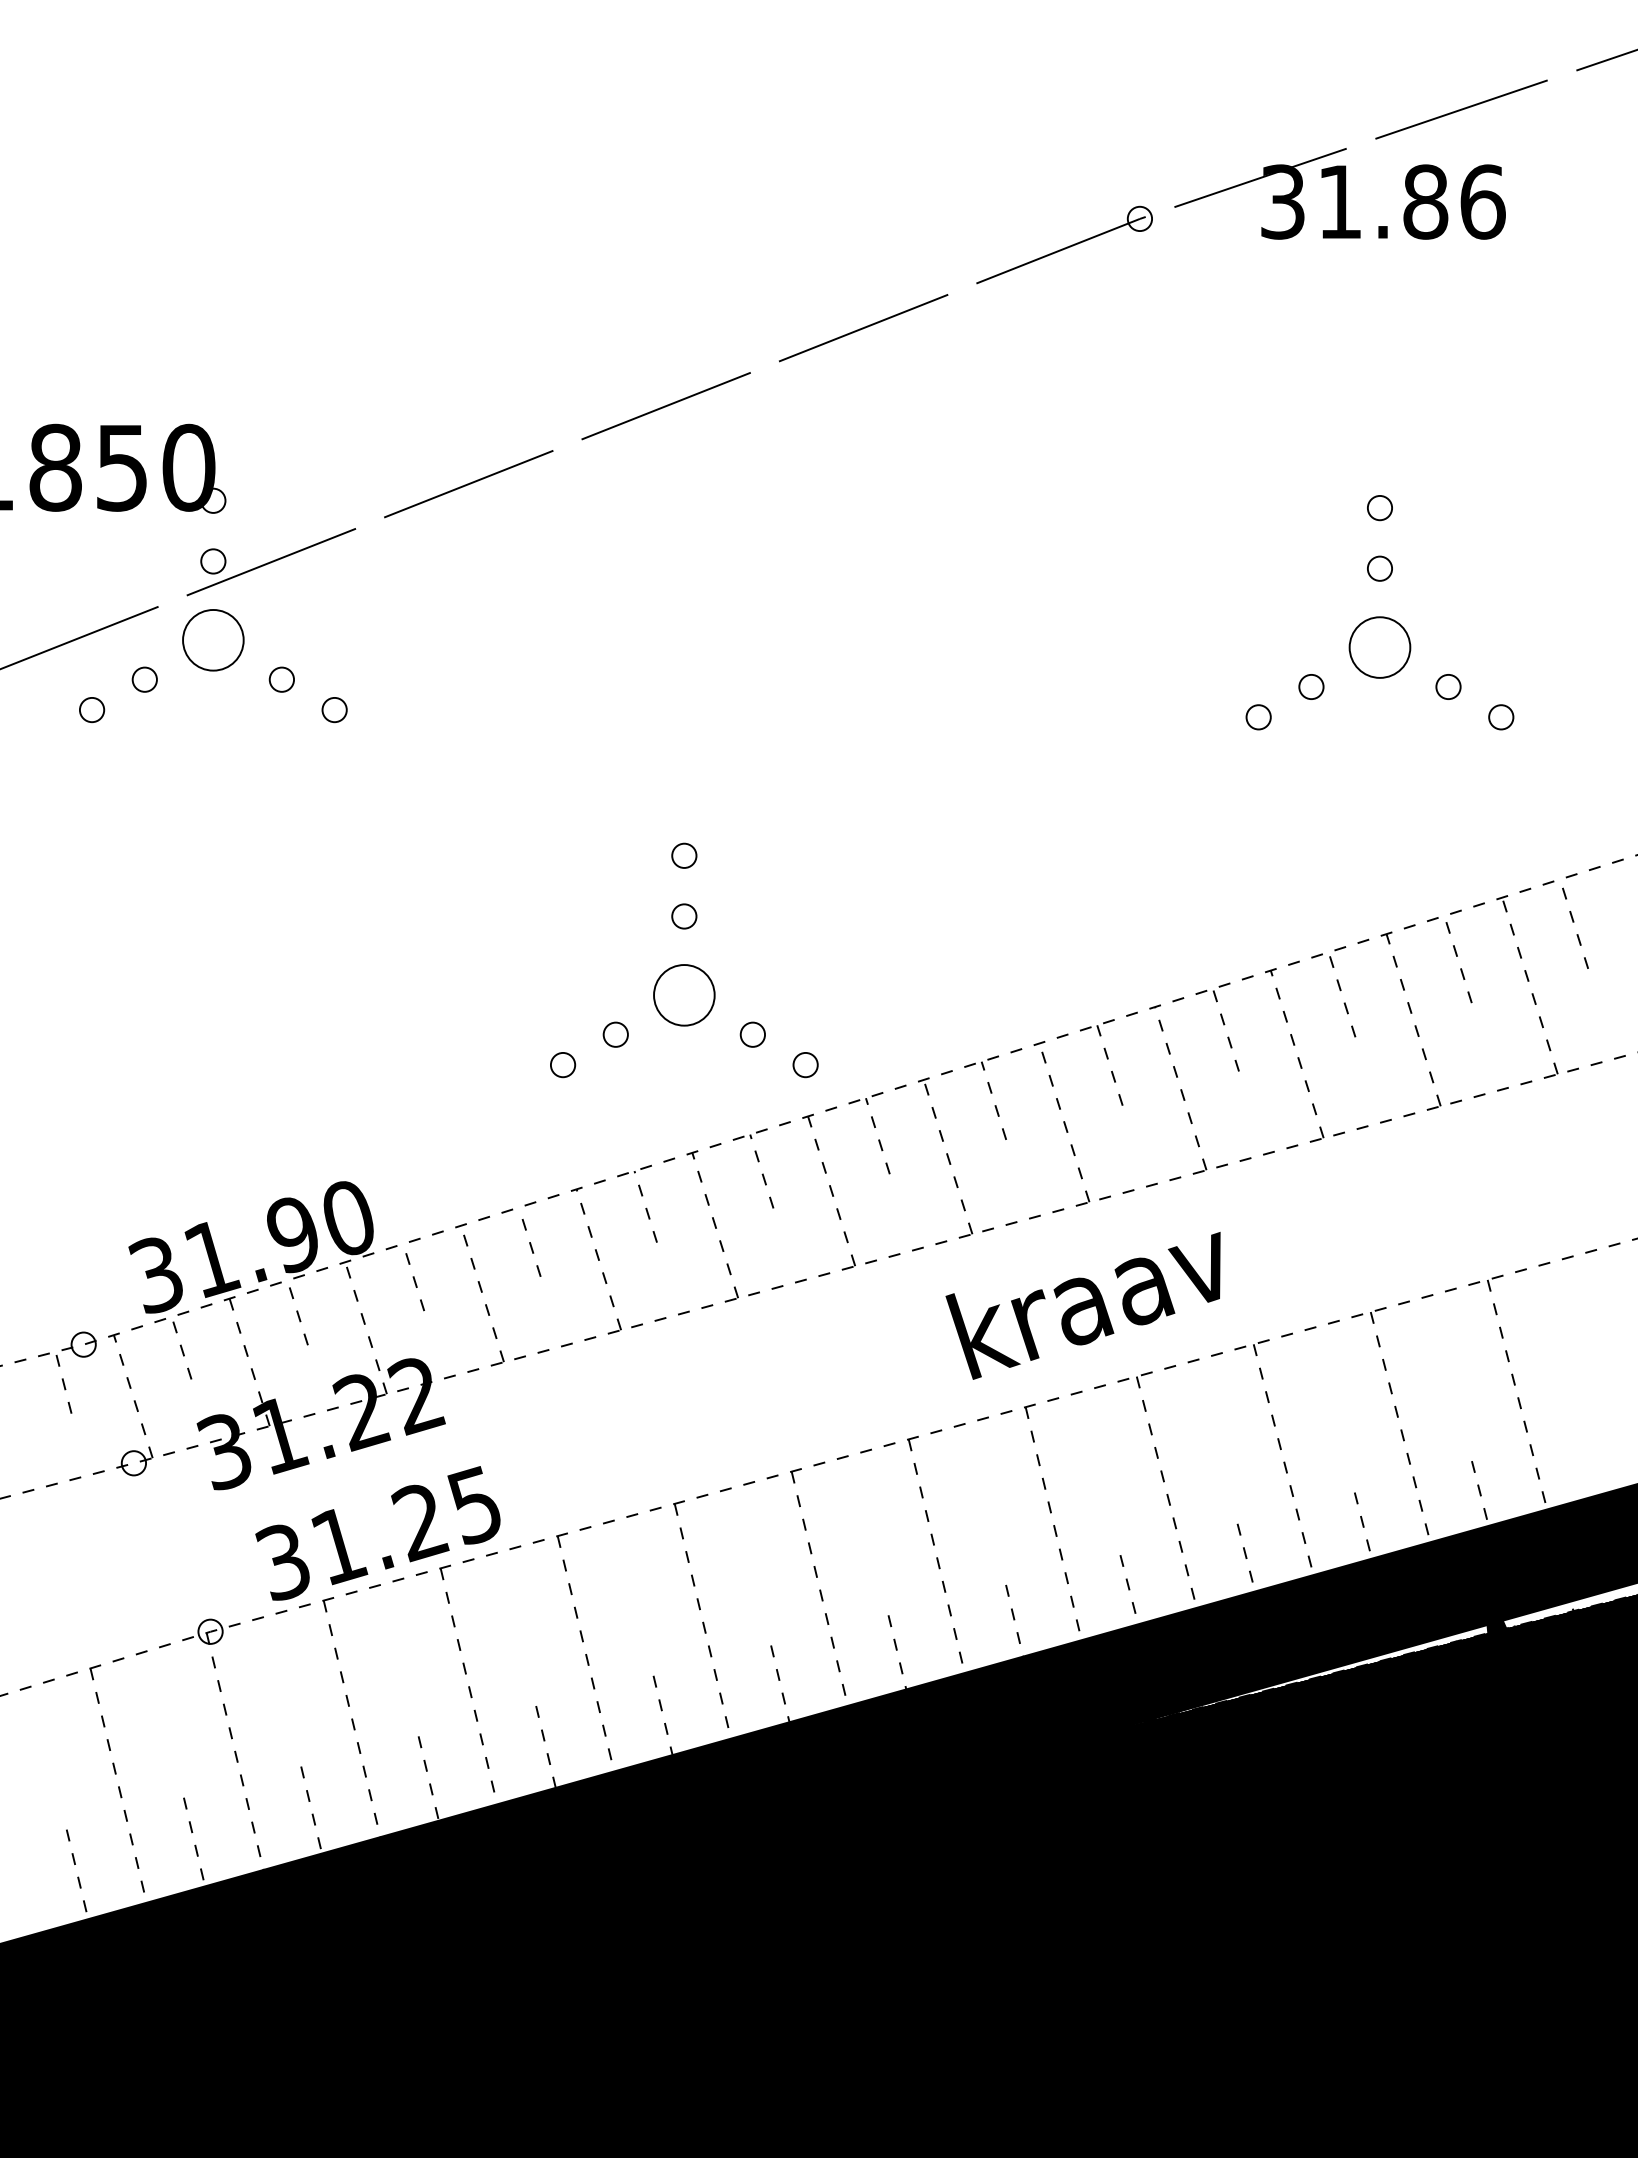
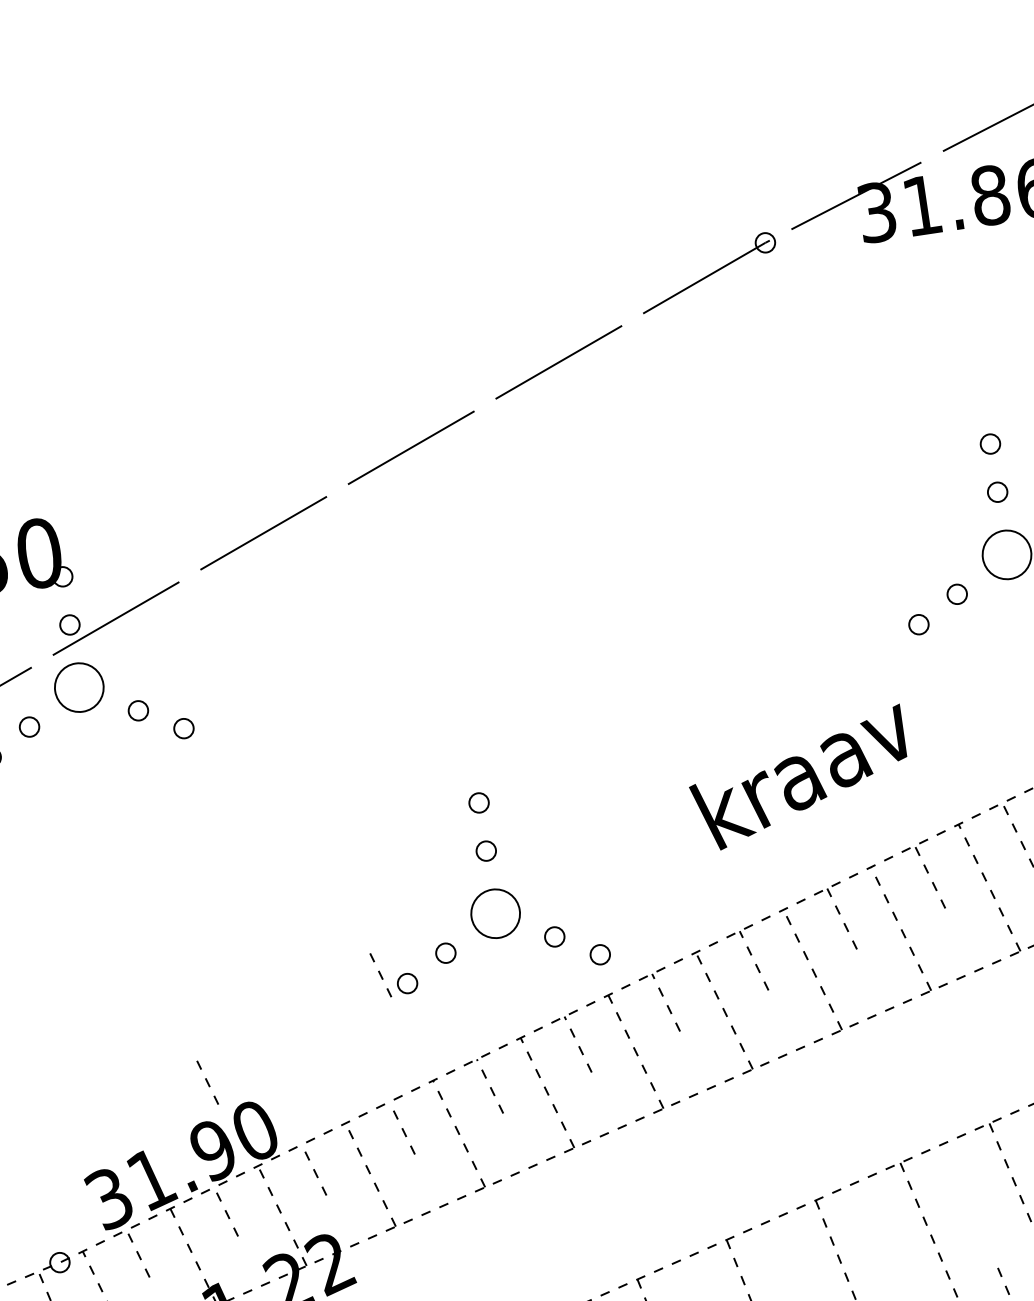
line: (531, 1049) -> (380, 974), added
line: (298, 1150) -> (207, 1082), added
text: (1082, 1305) -> (798, 778), moved

